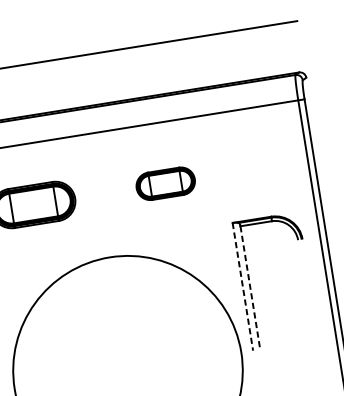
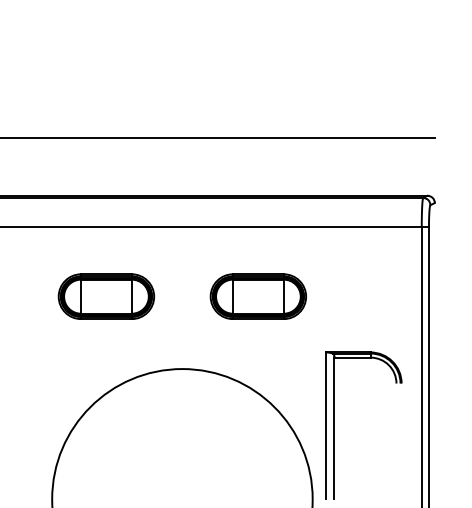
part: (165, 183) -> (257, 296), size x1.43
line: (243, 287) -> (326, 426), dashed -> solid
line: (250, 287) -> (334, 428), dashed -> solid

